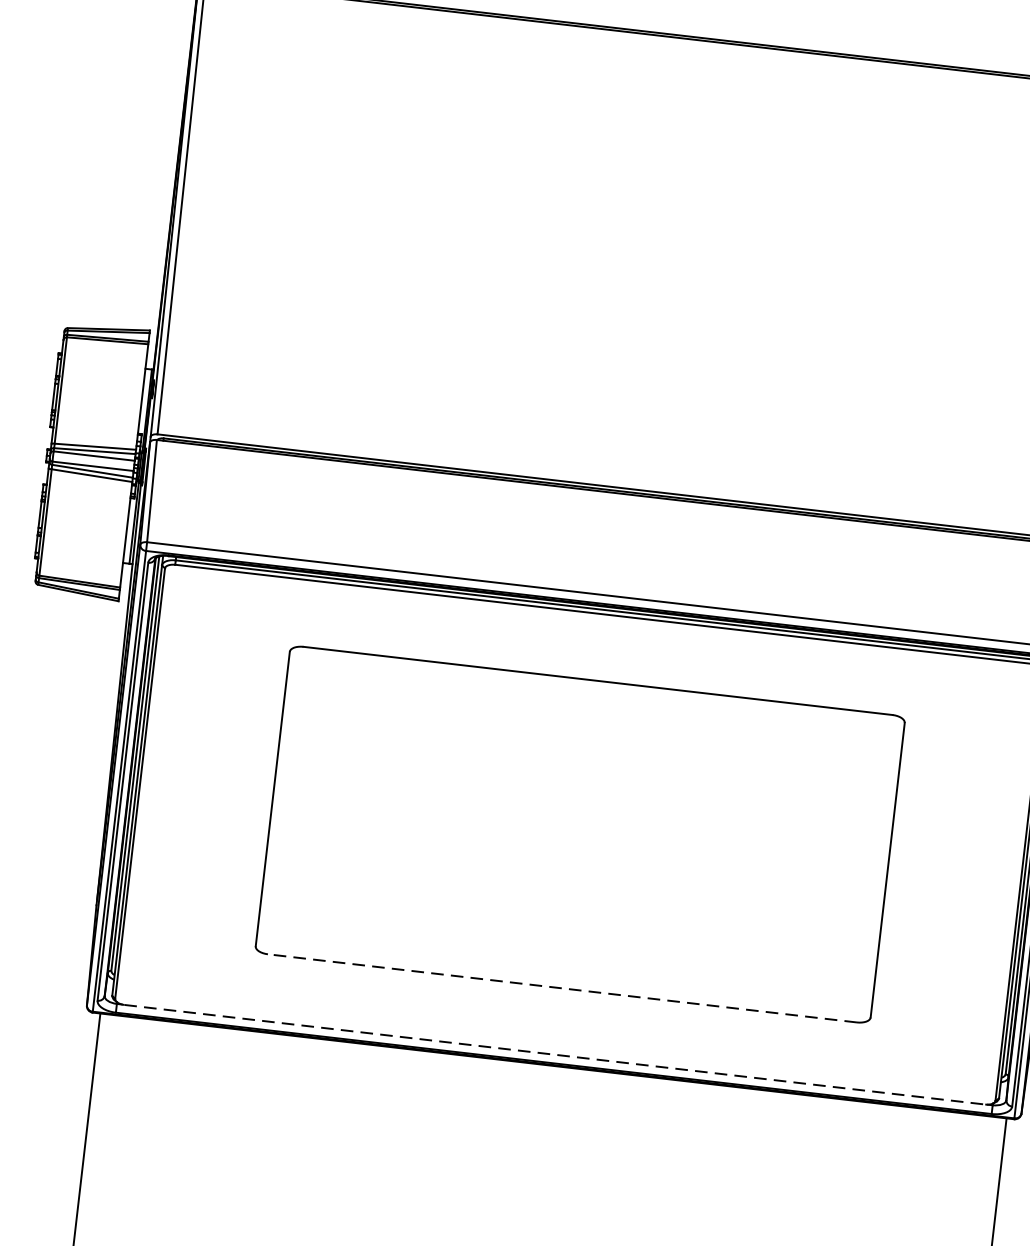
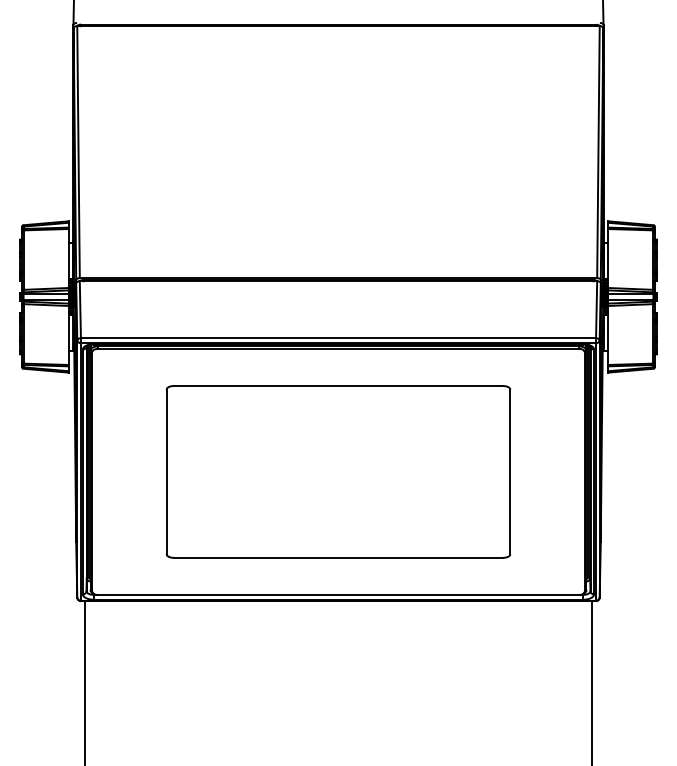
line: (562, 987) -> (338, 557), dashed -> solid
line: (554, 1053) -> (338, 594), dashed -> solid

